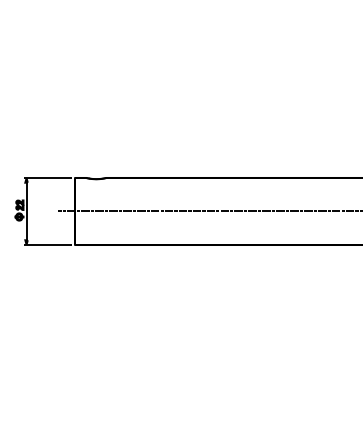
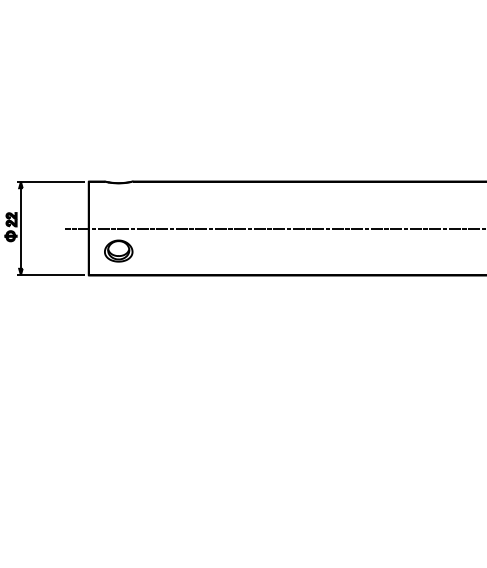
part: (96, 227) -> (118, 250), added

